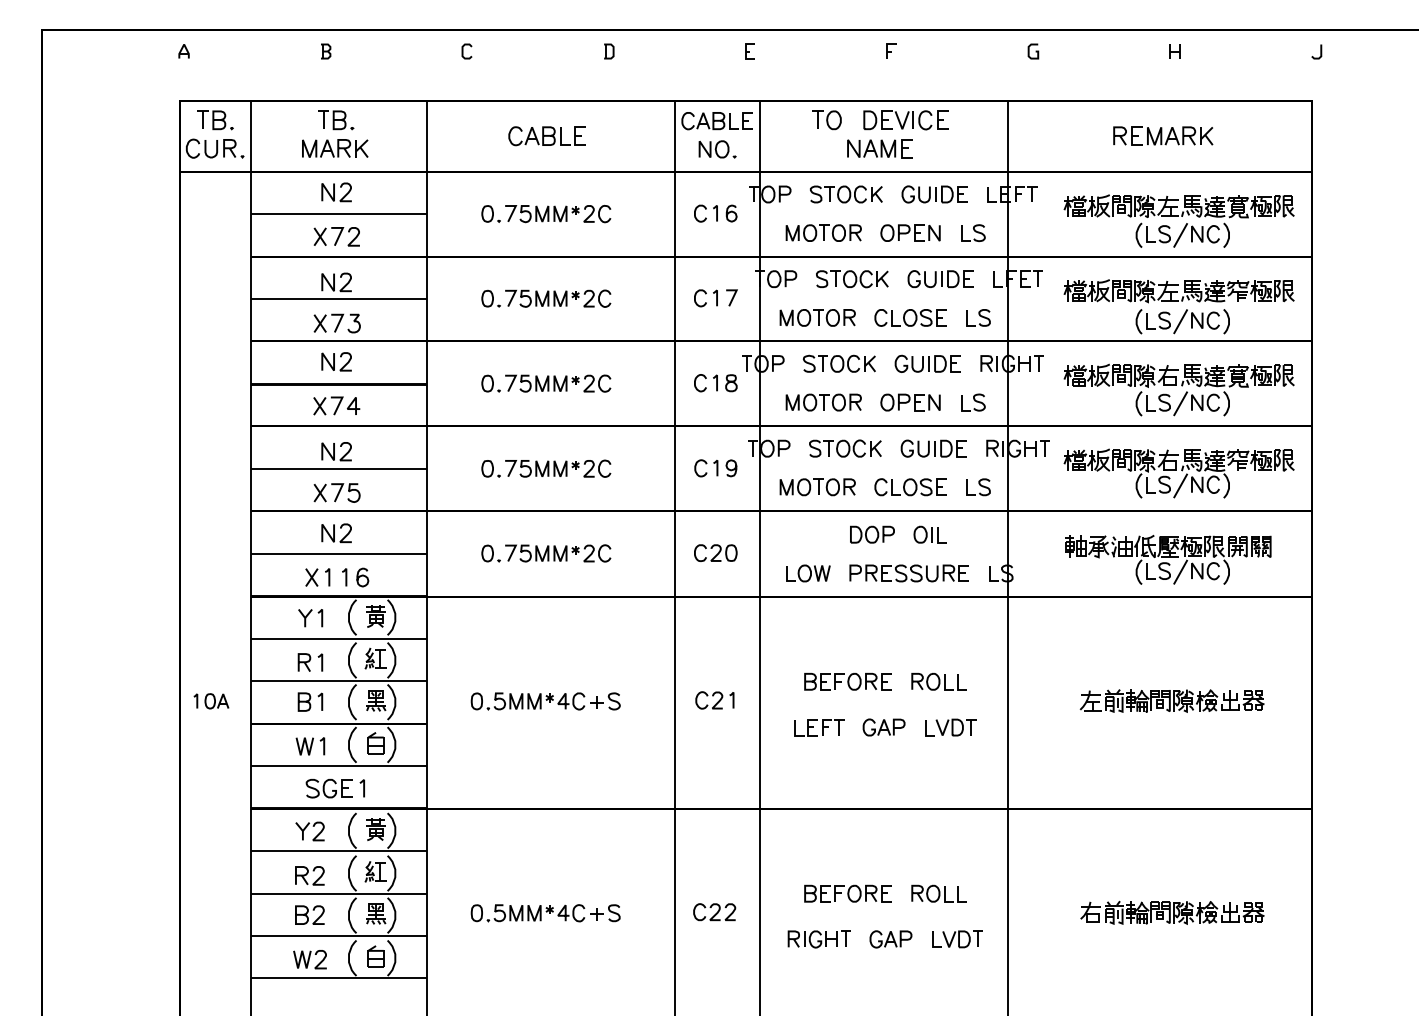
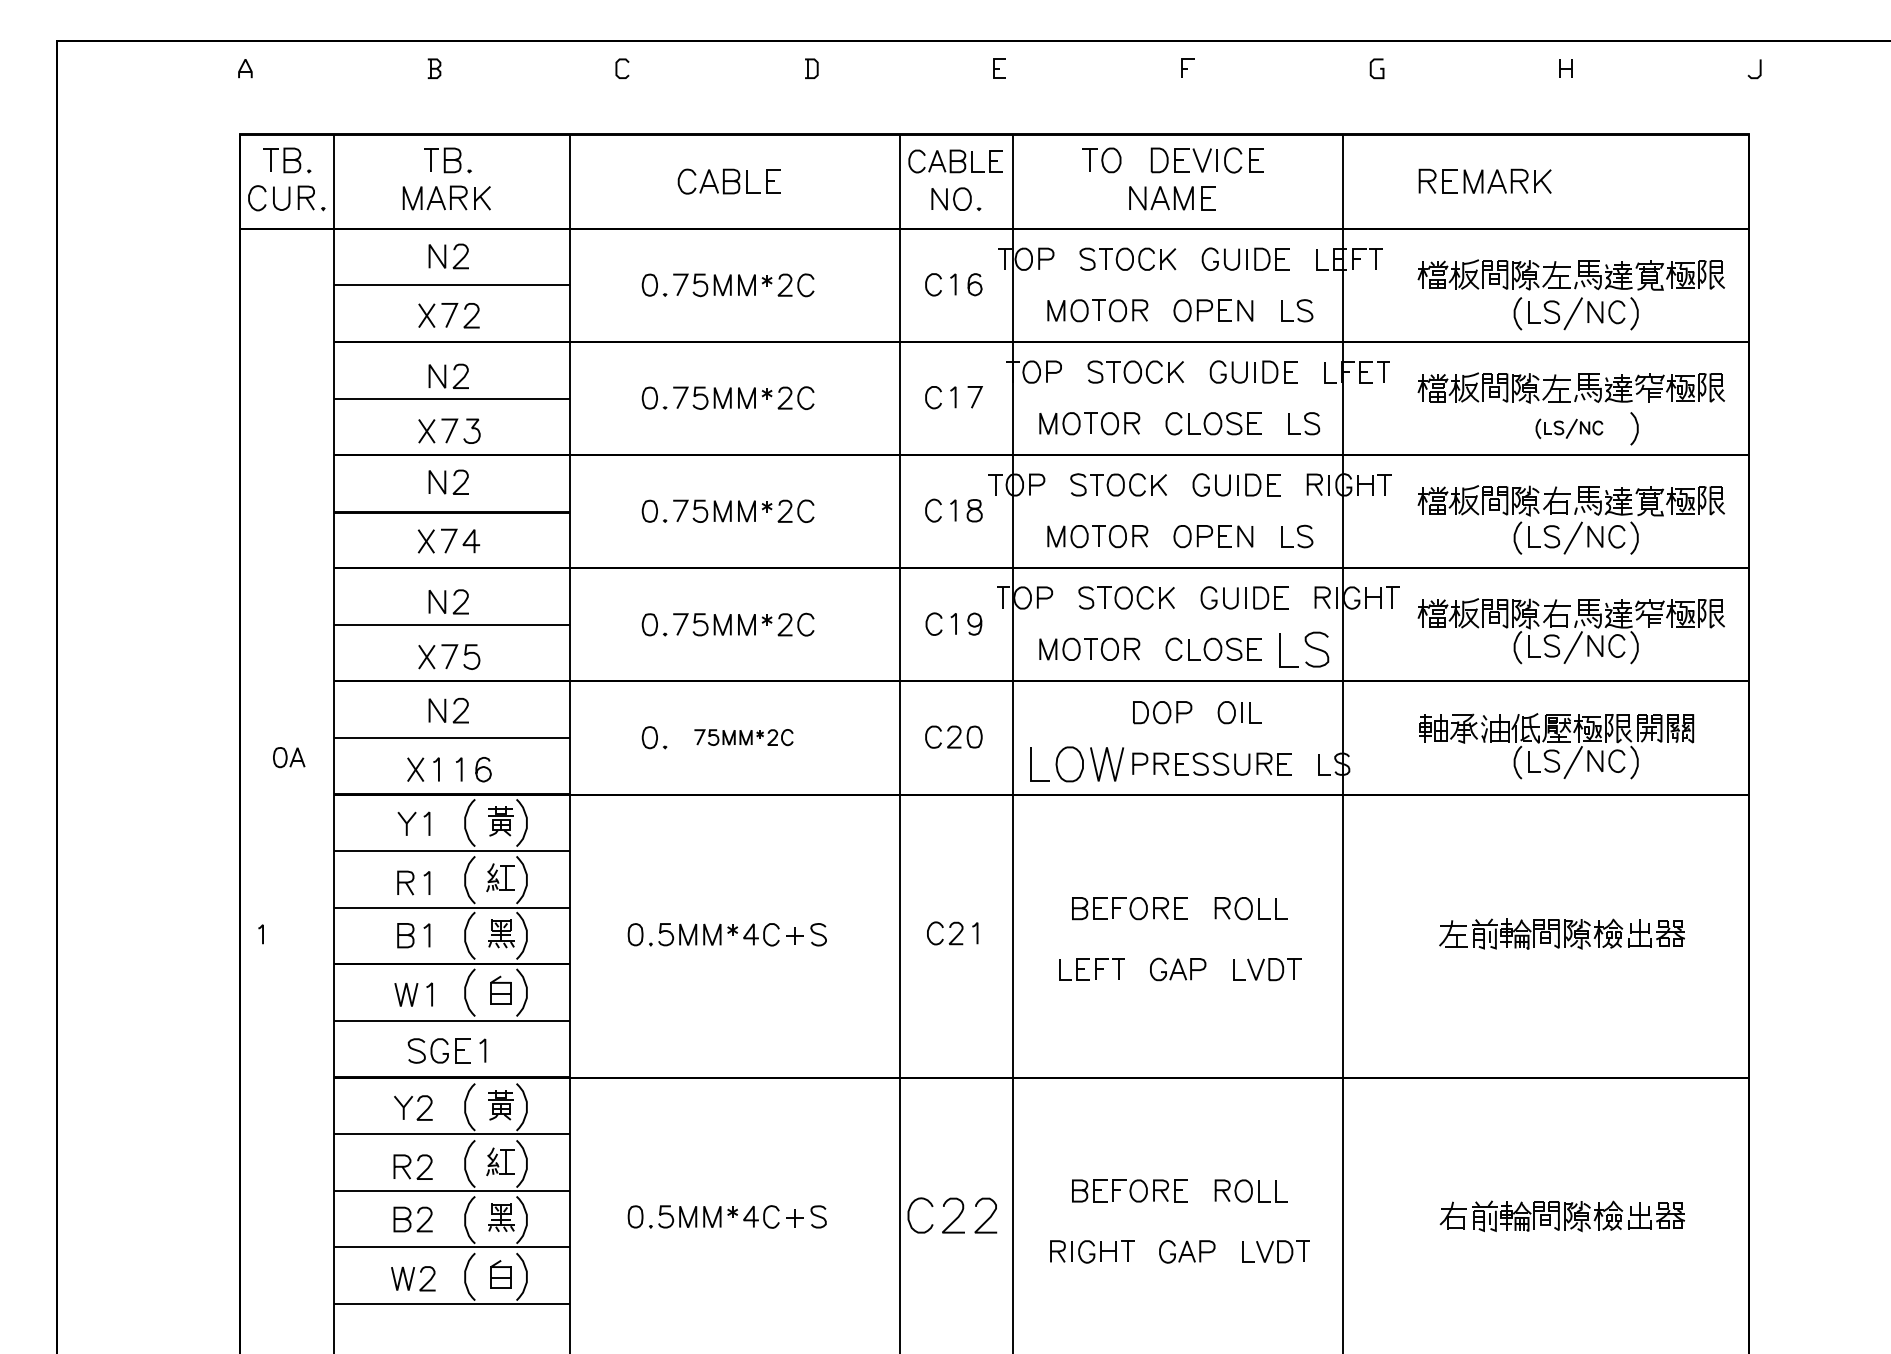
part: (1162, 135) -> (1484, 180), moved
part: (1177, 321) -> (1569, 428), size x0.6
part: (978, 486) -> (1303, 648), size x1.6
part: (557, 553) -> (743, 737), size x0.7
part: (807, 572) -> (1076, 763), size x1.6
part: (217, 701) -> (289, 757), moved
part: (714, 912) -> (952, 1215), size x1.6

